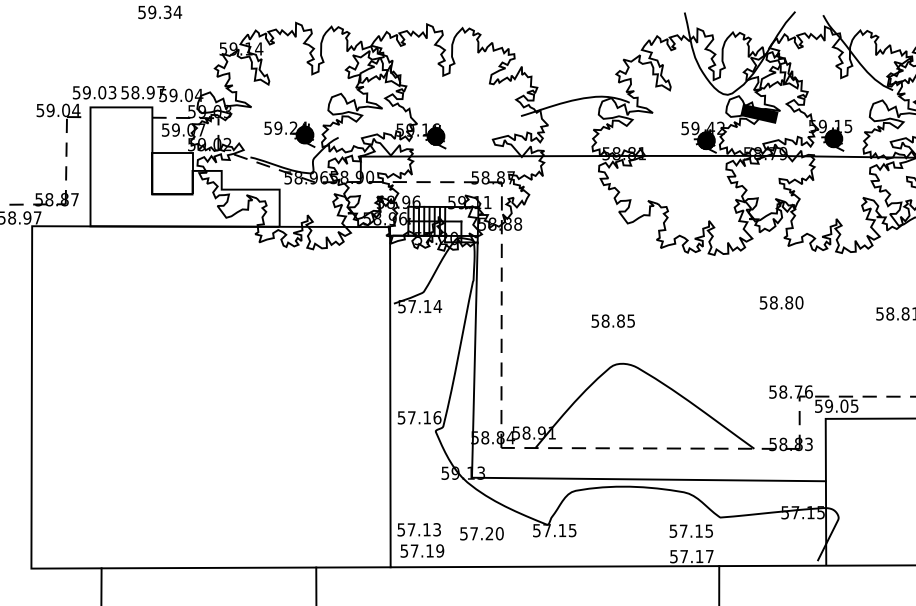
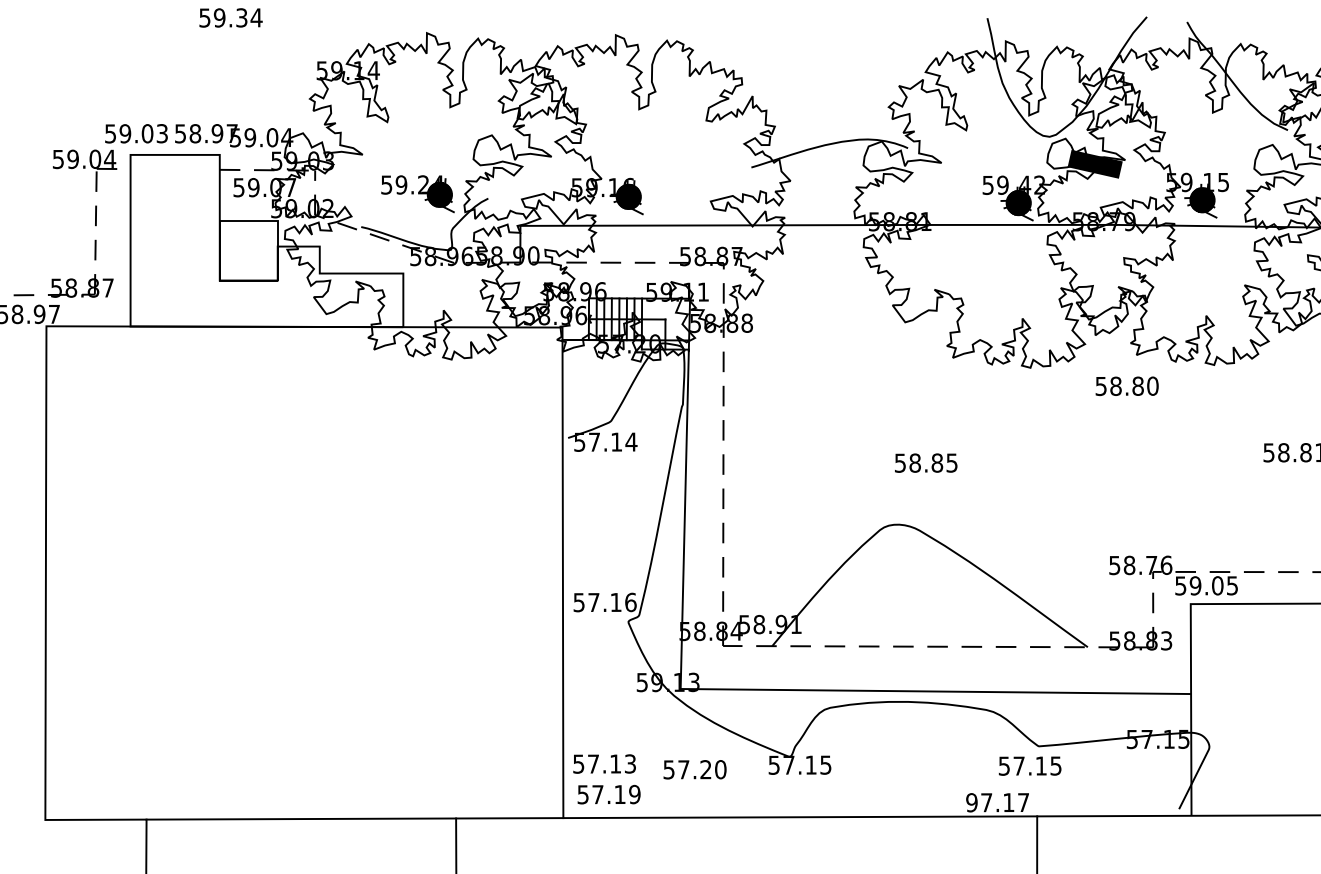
text: (781, 302) -> (1126, 385), moved
text: (612, 320) -> (925, 462), moved
text: (690, 530) -> (1028, 765), moved
text: (673, 556) -> (971, 802), 57.17 -> 97.17

